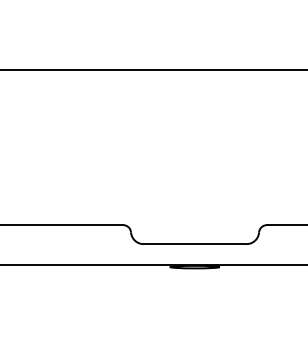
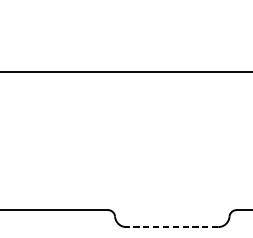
line: (194, 244) -> (171, 227), solid -> dashed

